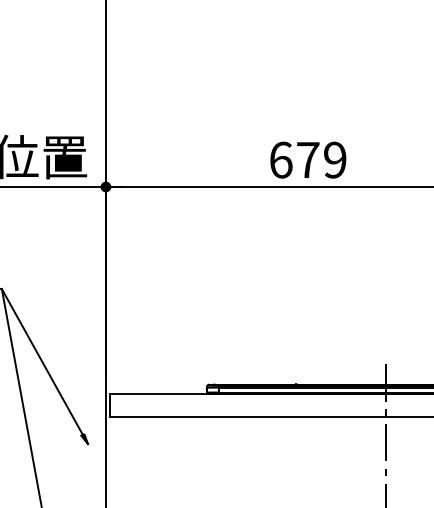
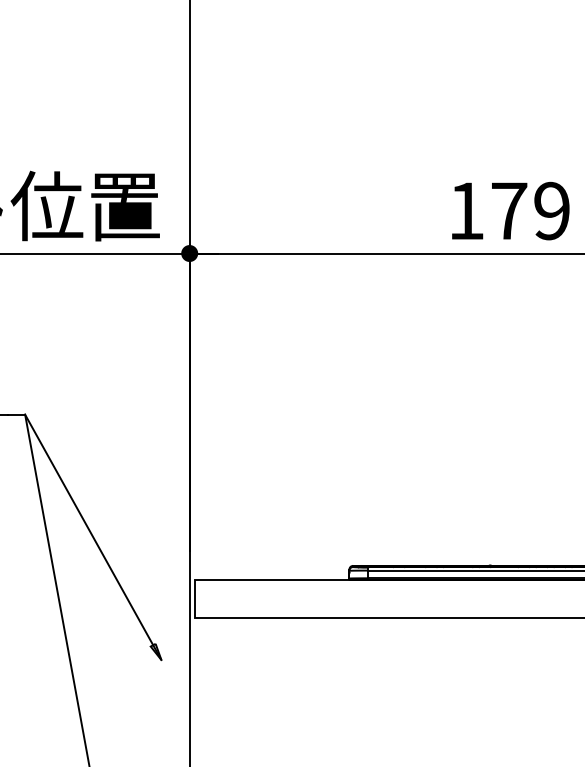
text: (281, 159) -> (467, 210), 679 -> 179

